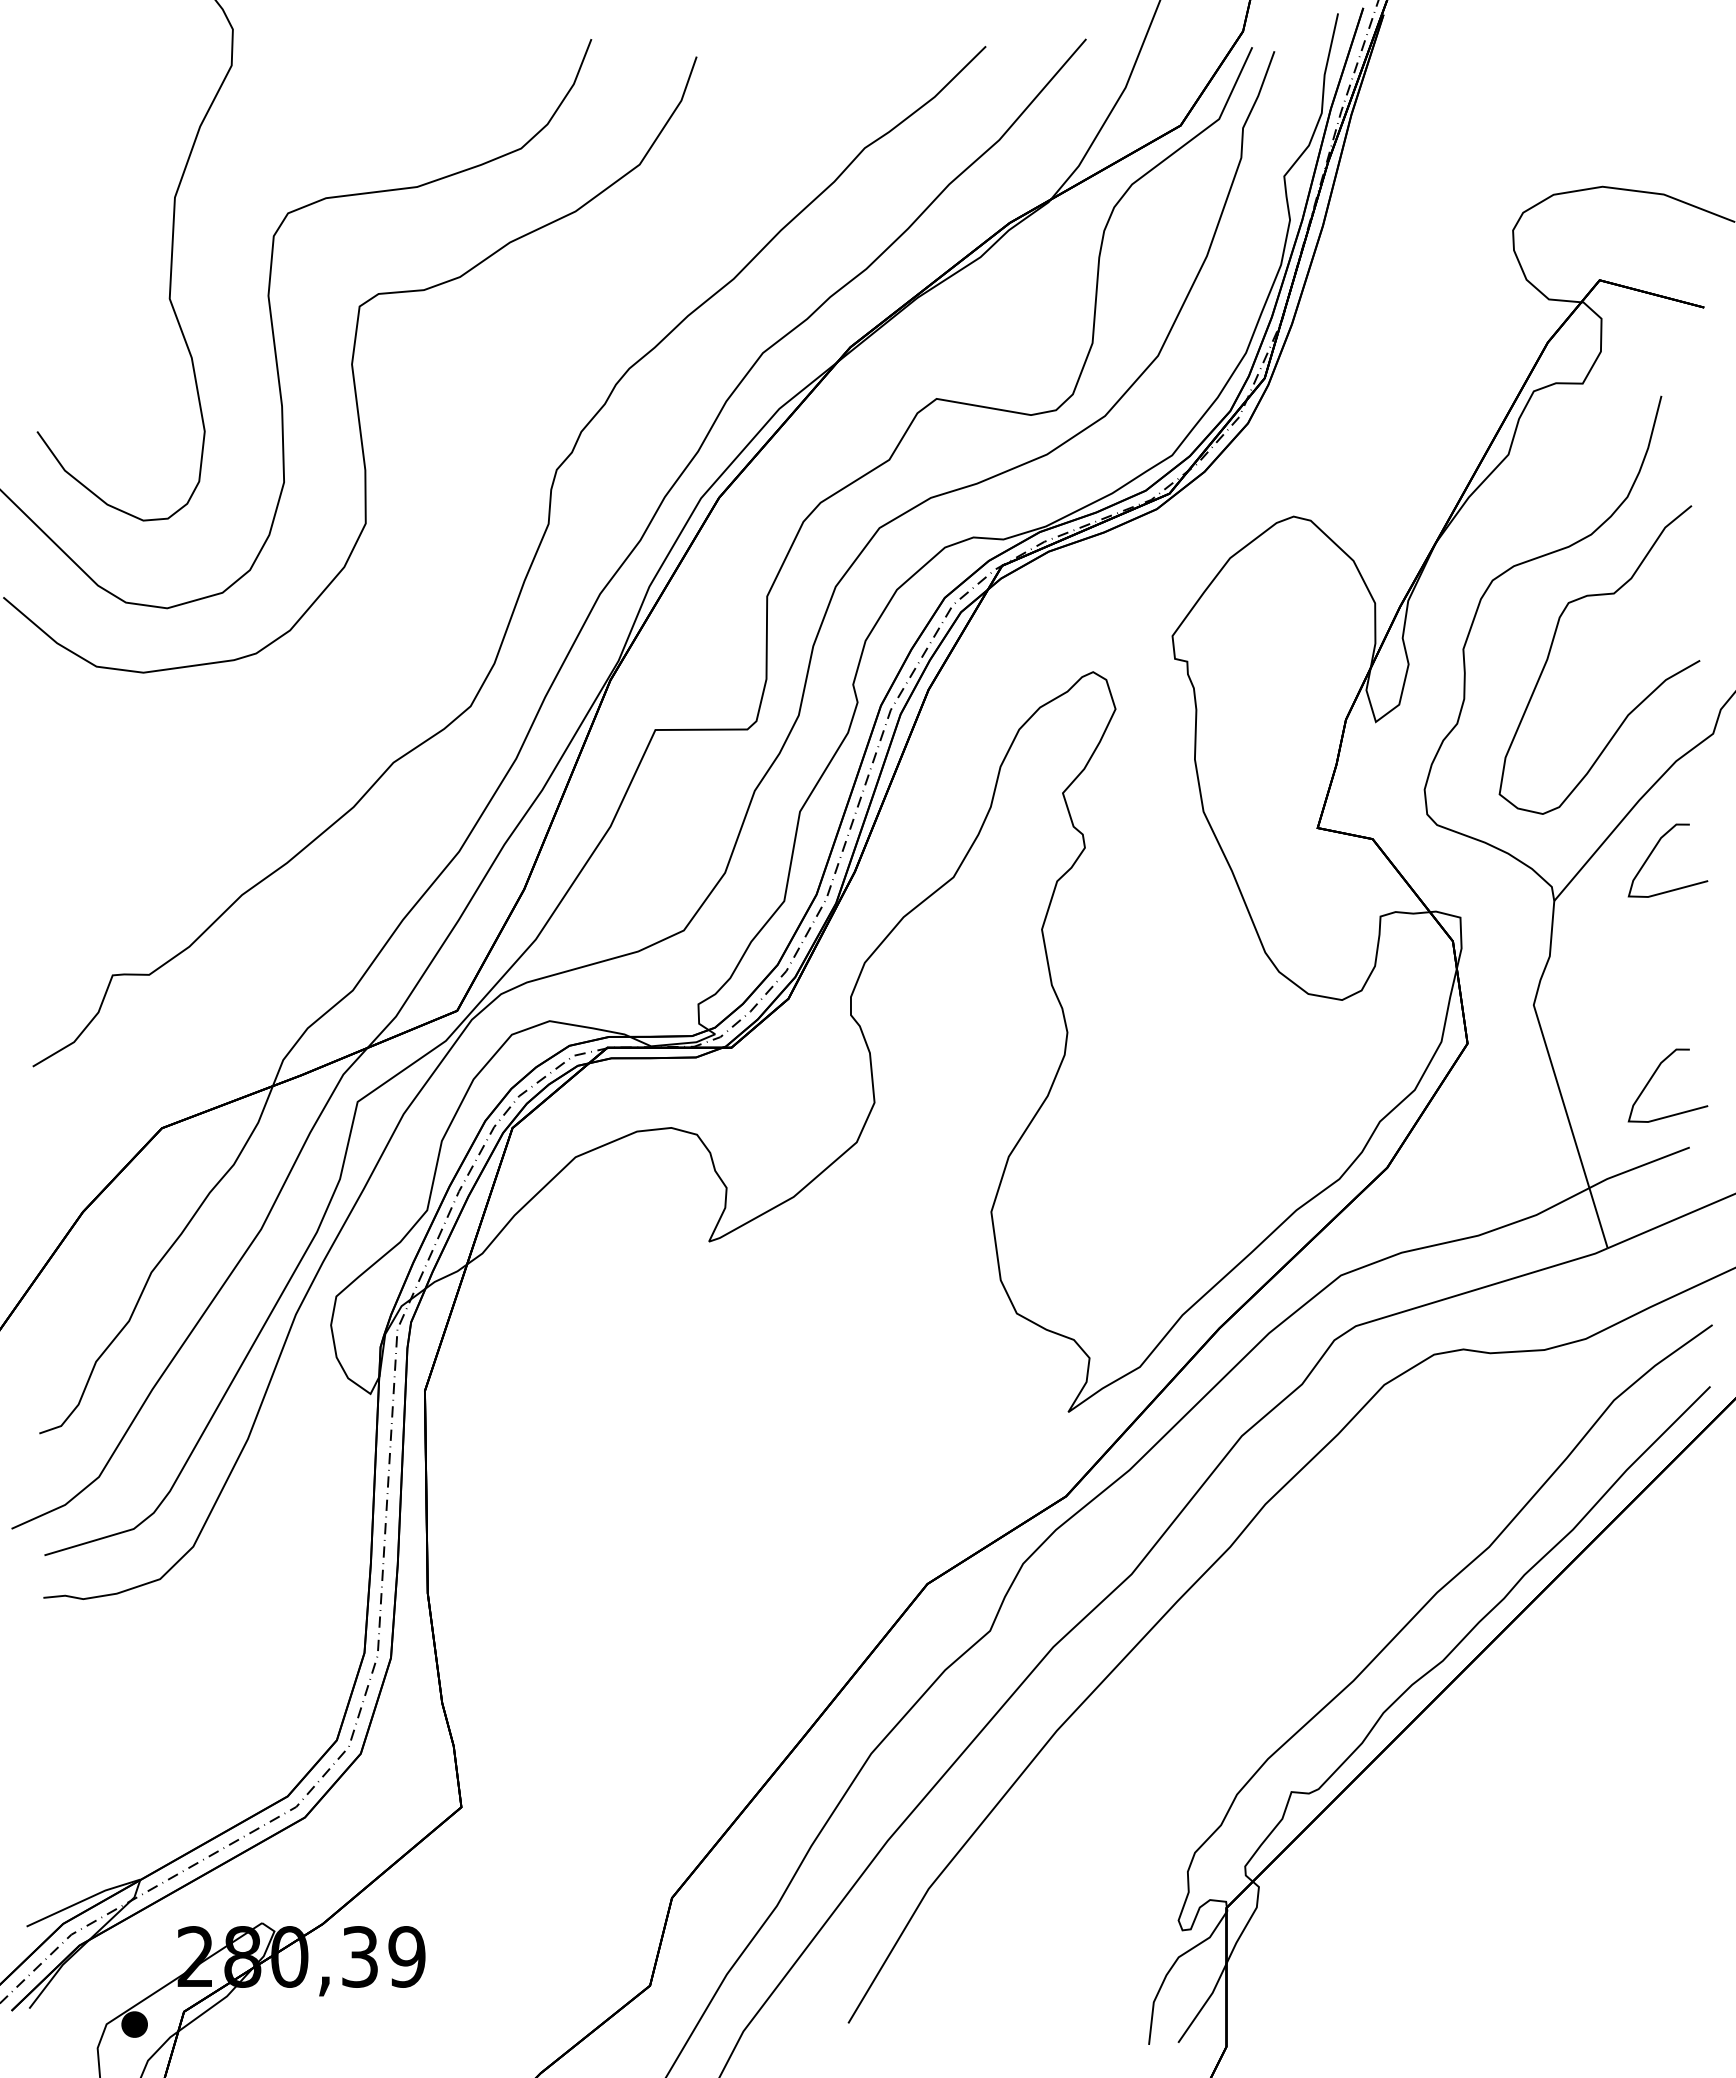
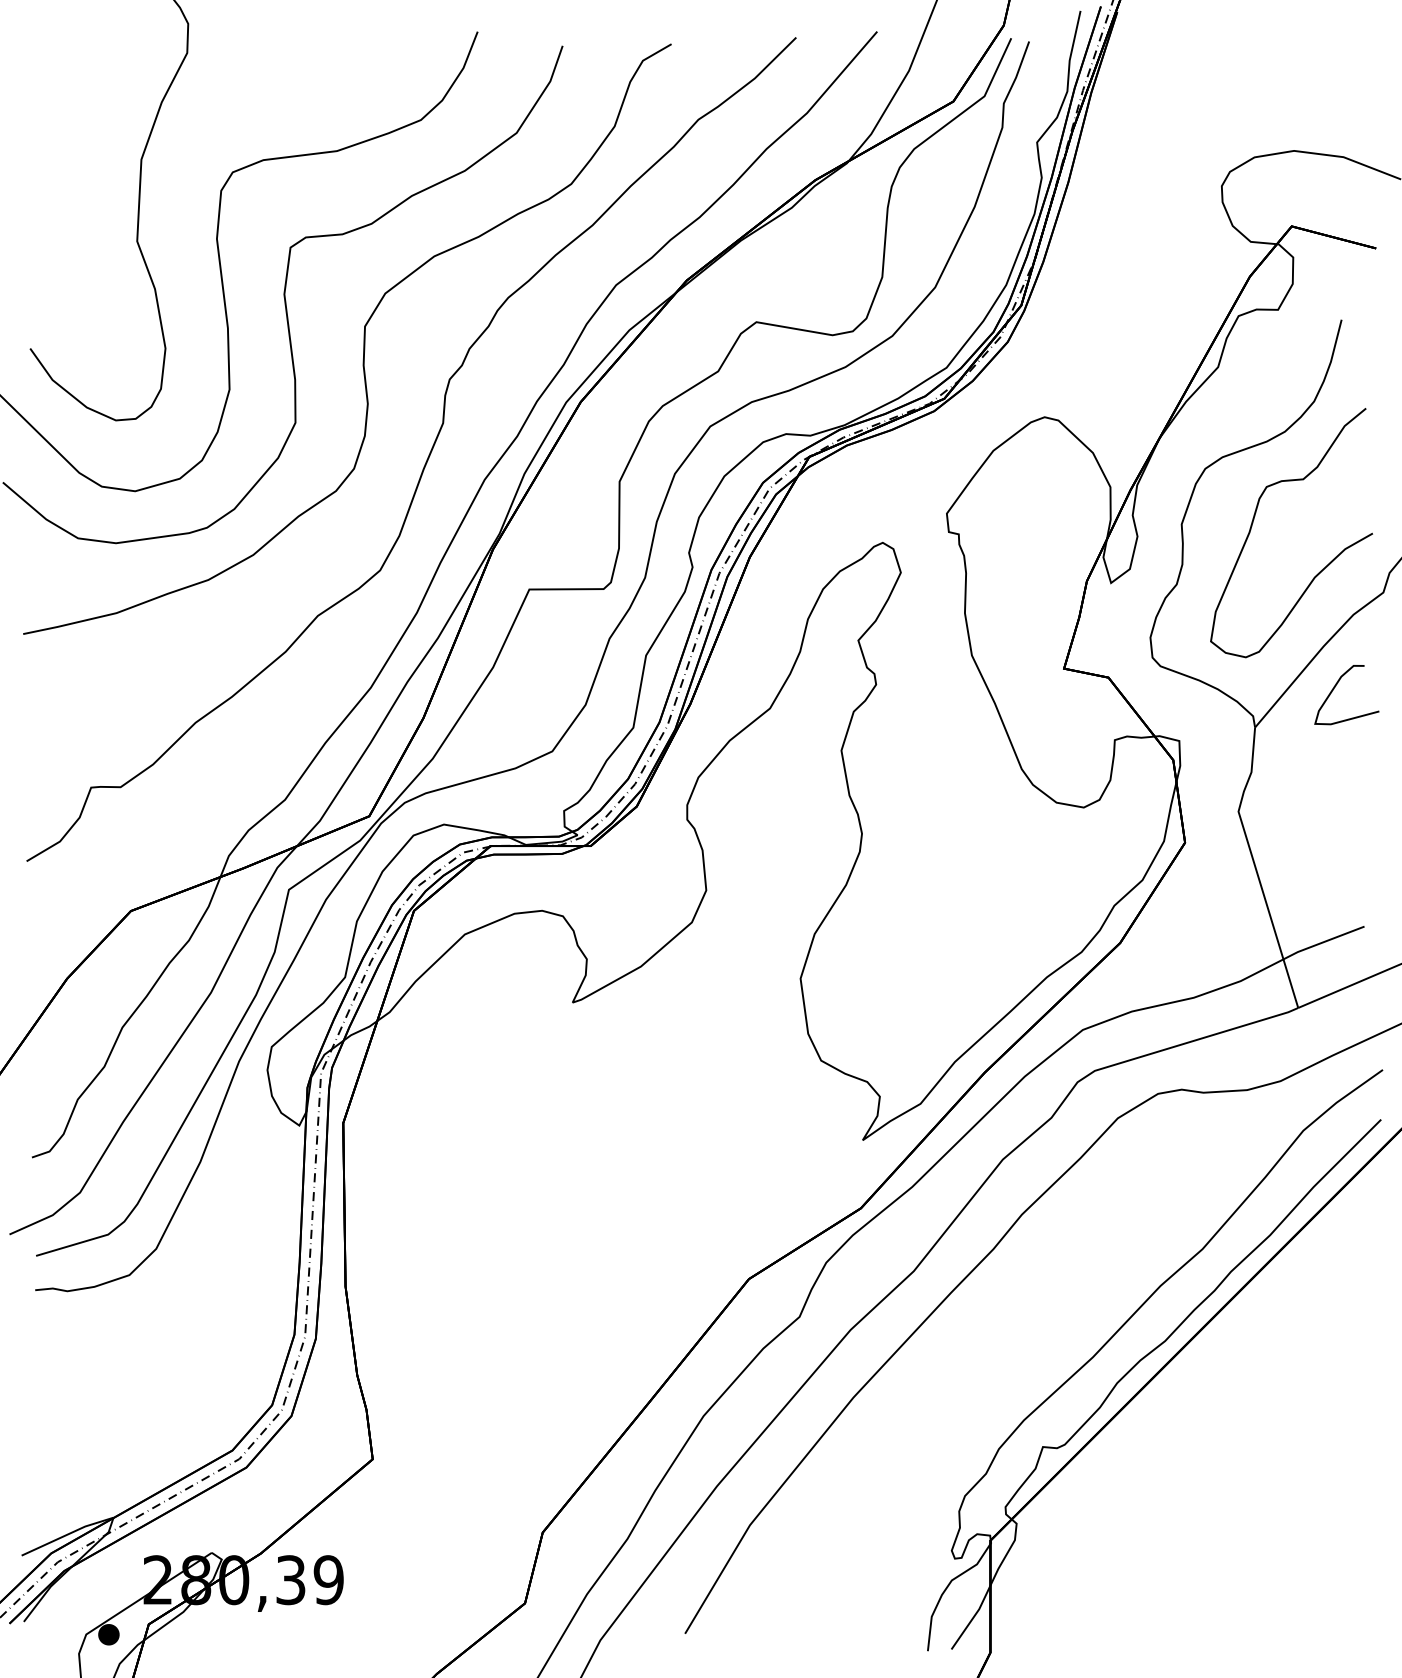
curve: (450, 419) -> (363, 338), added
curve: (1652, 1078) -> (1334, 870), removed

